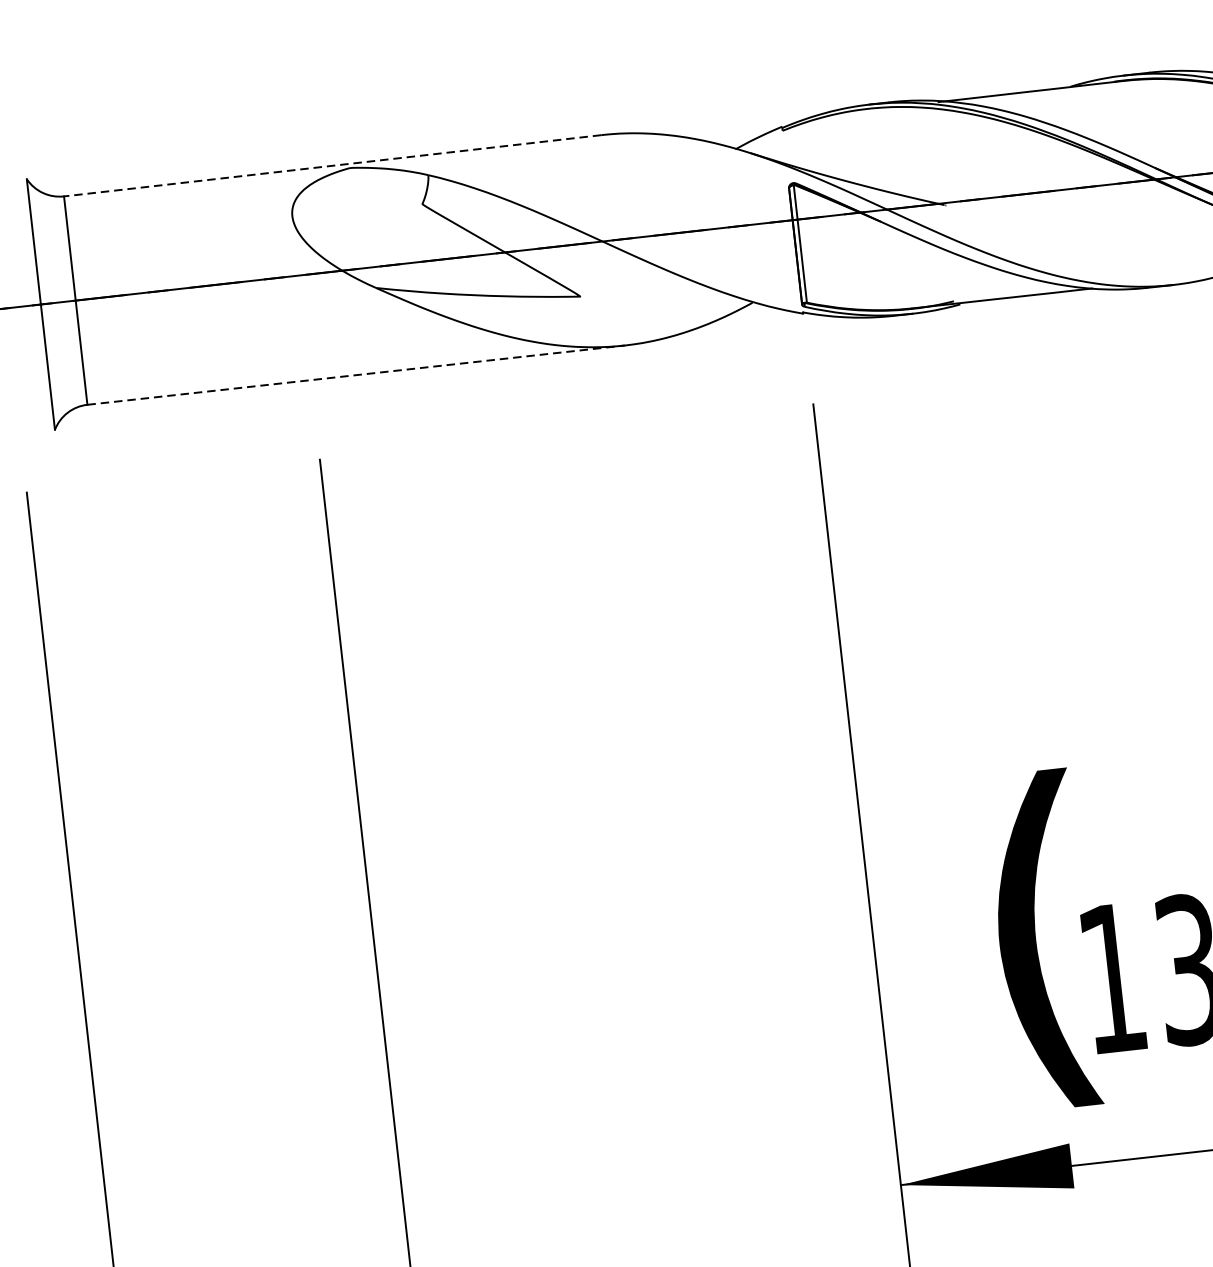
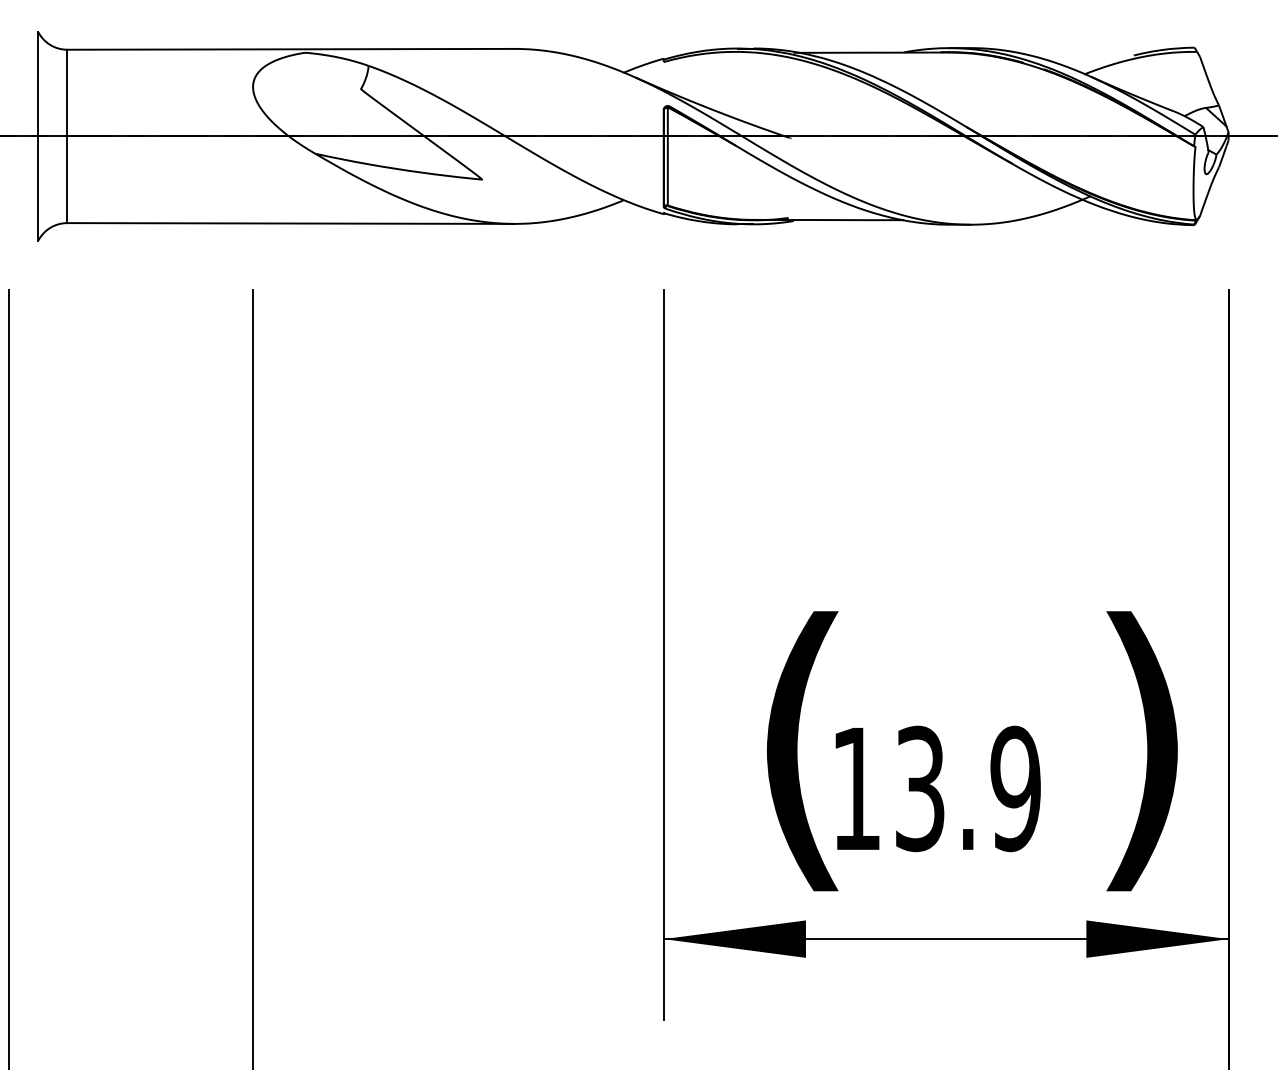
line: (332, 166) -> (290, 49), dashed -> solid
line: (356, 375) -> (291, 223), dashed -> solid

